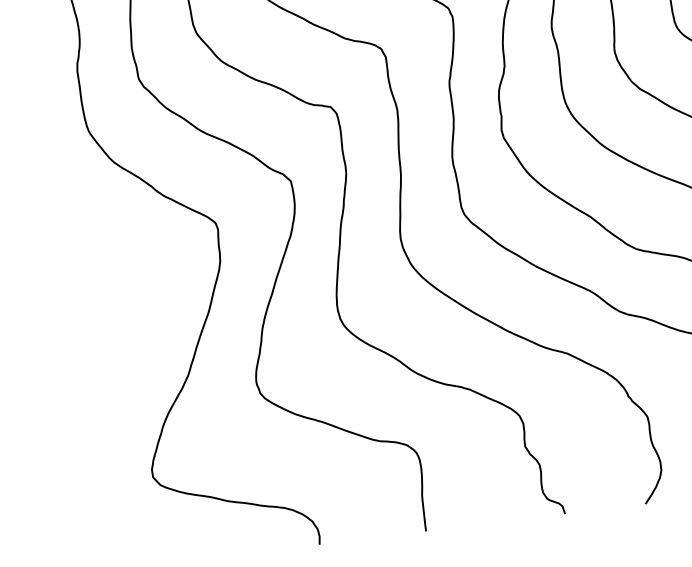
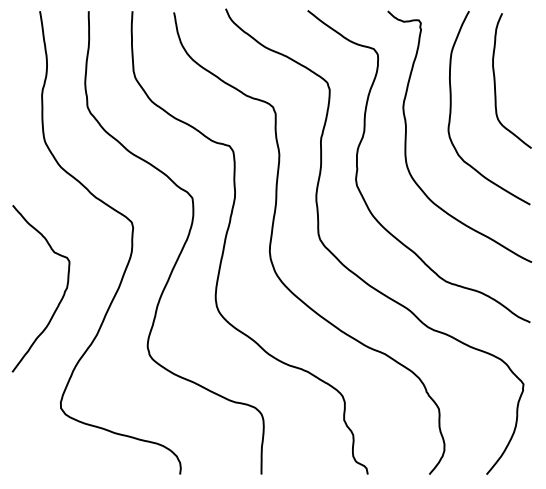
curve: (134, 335) -> (60, 299), added

